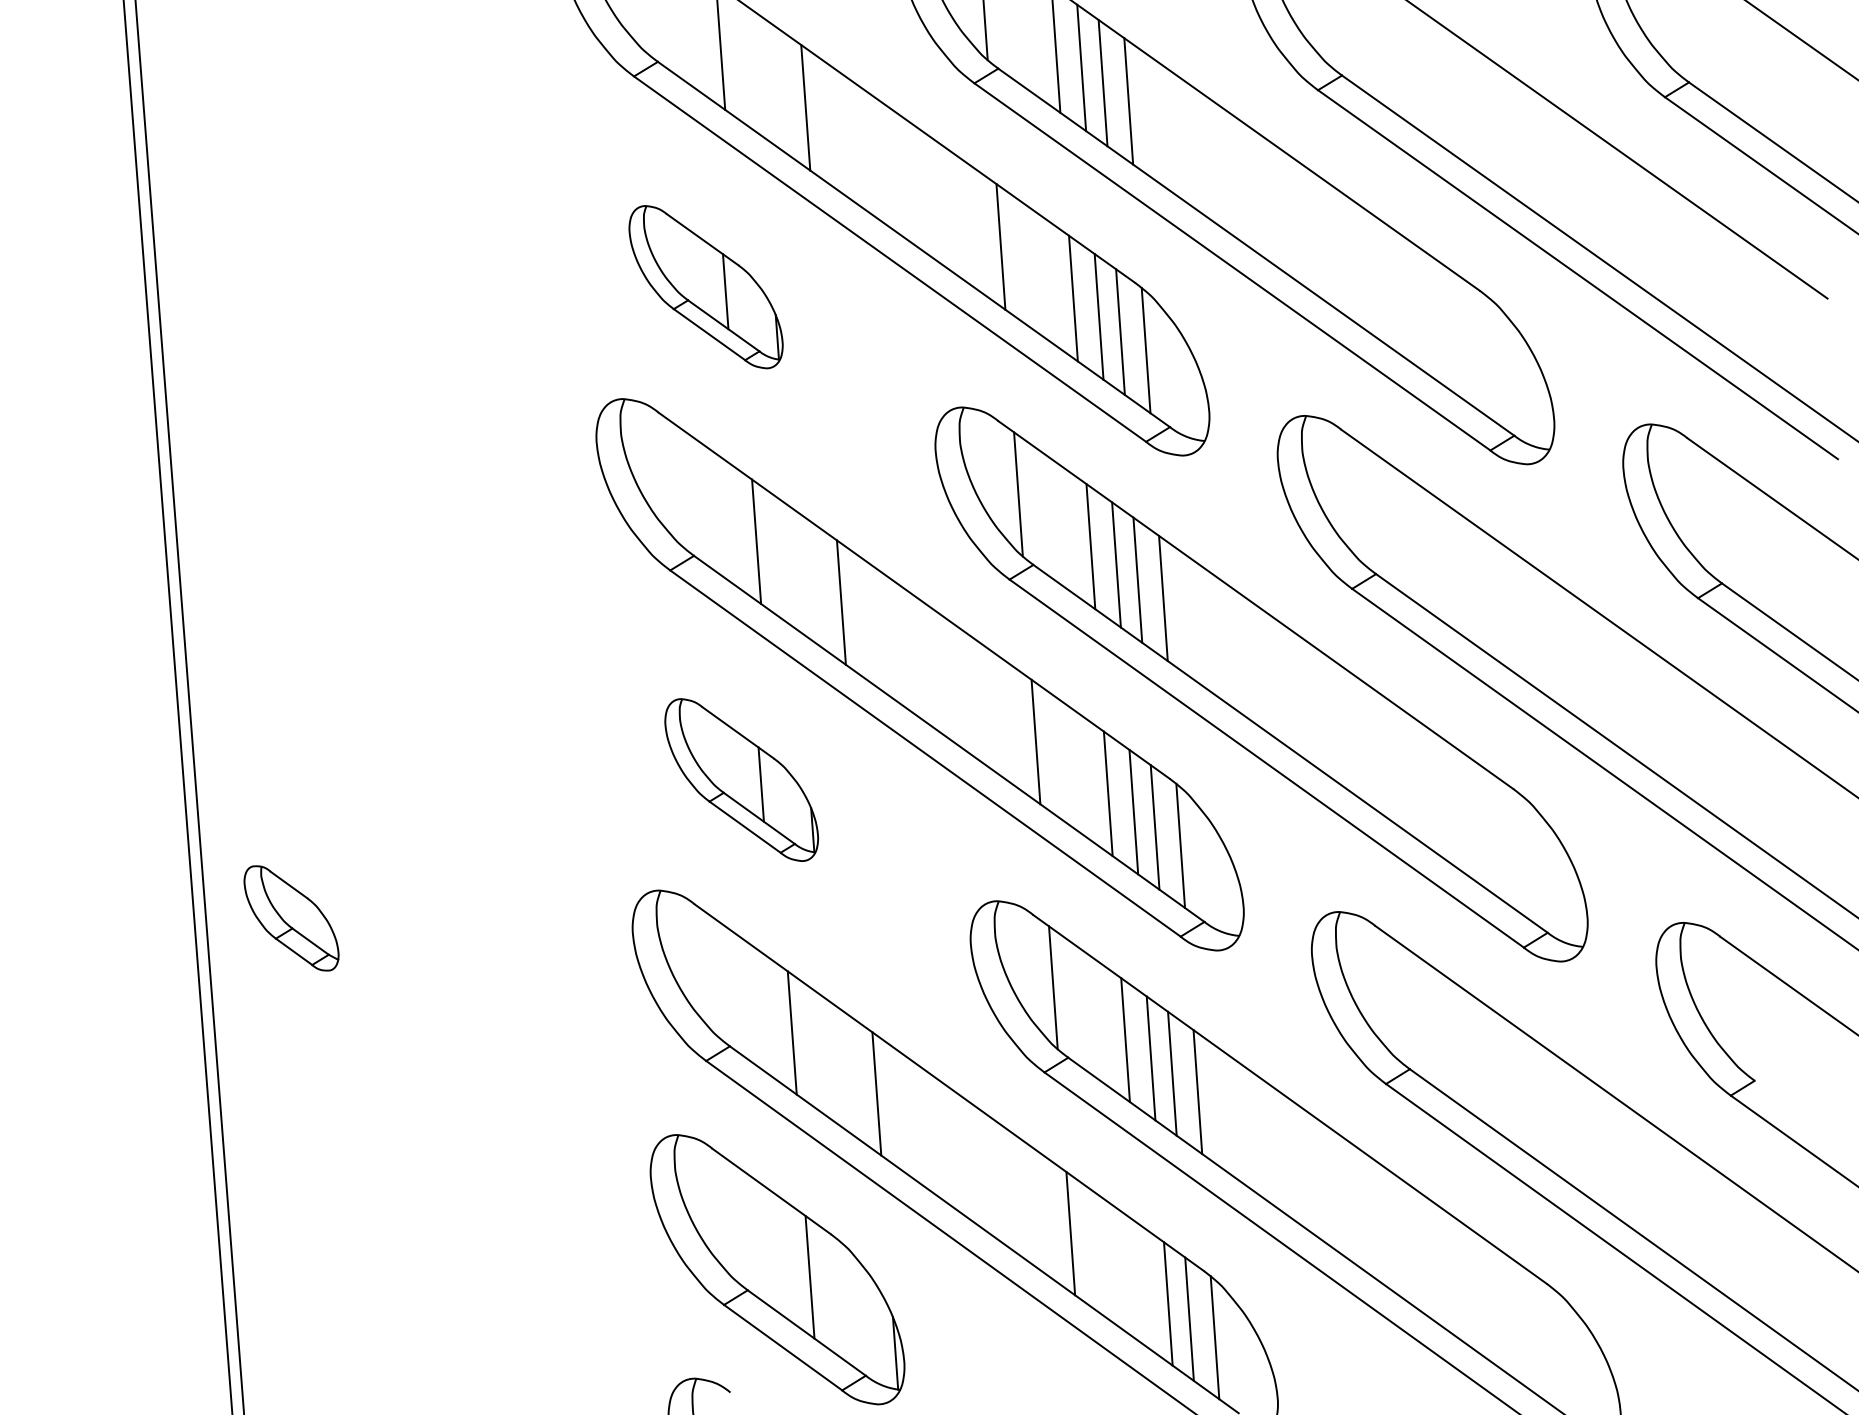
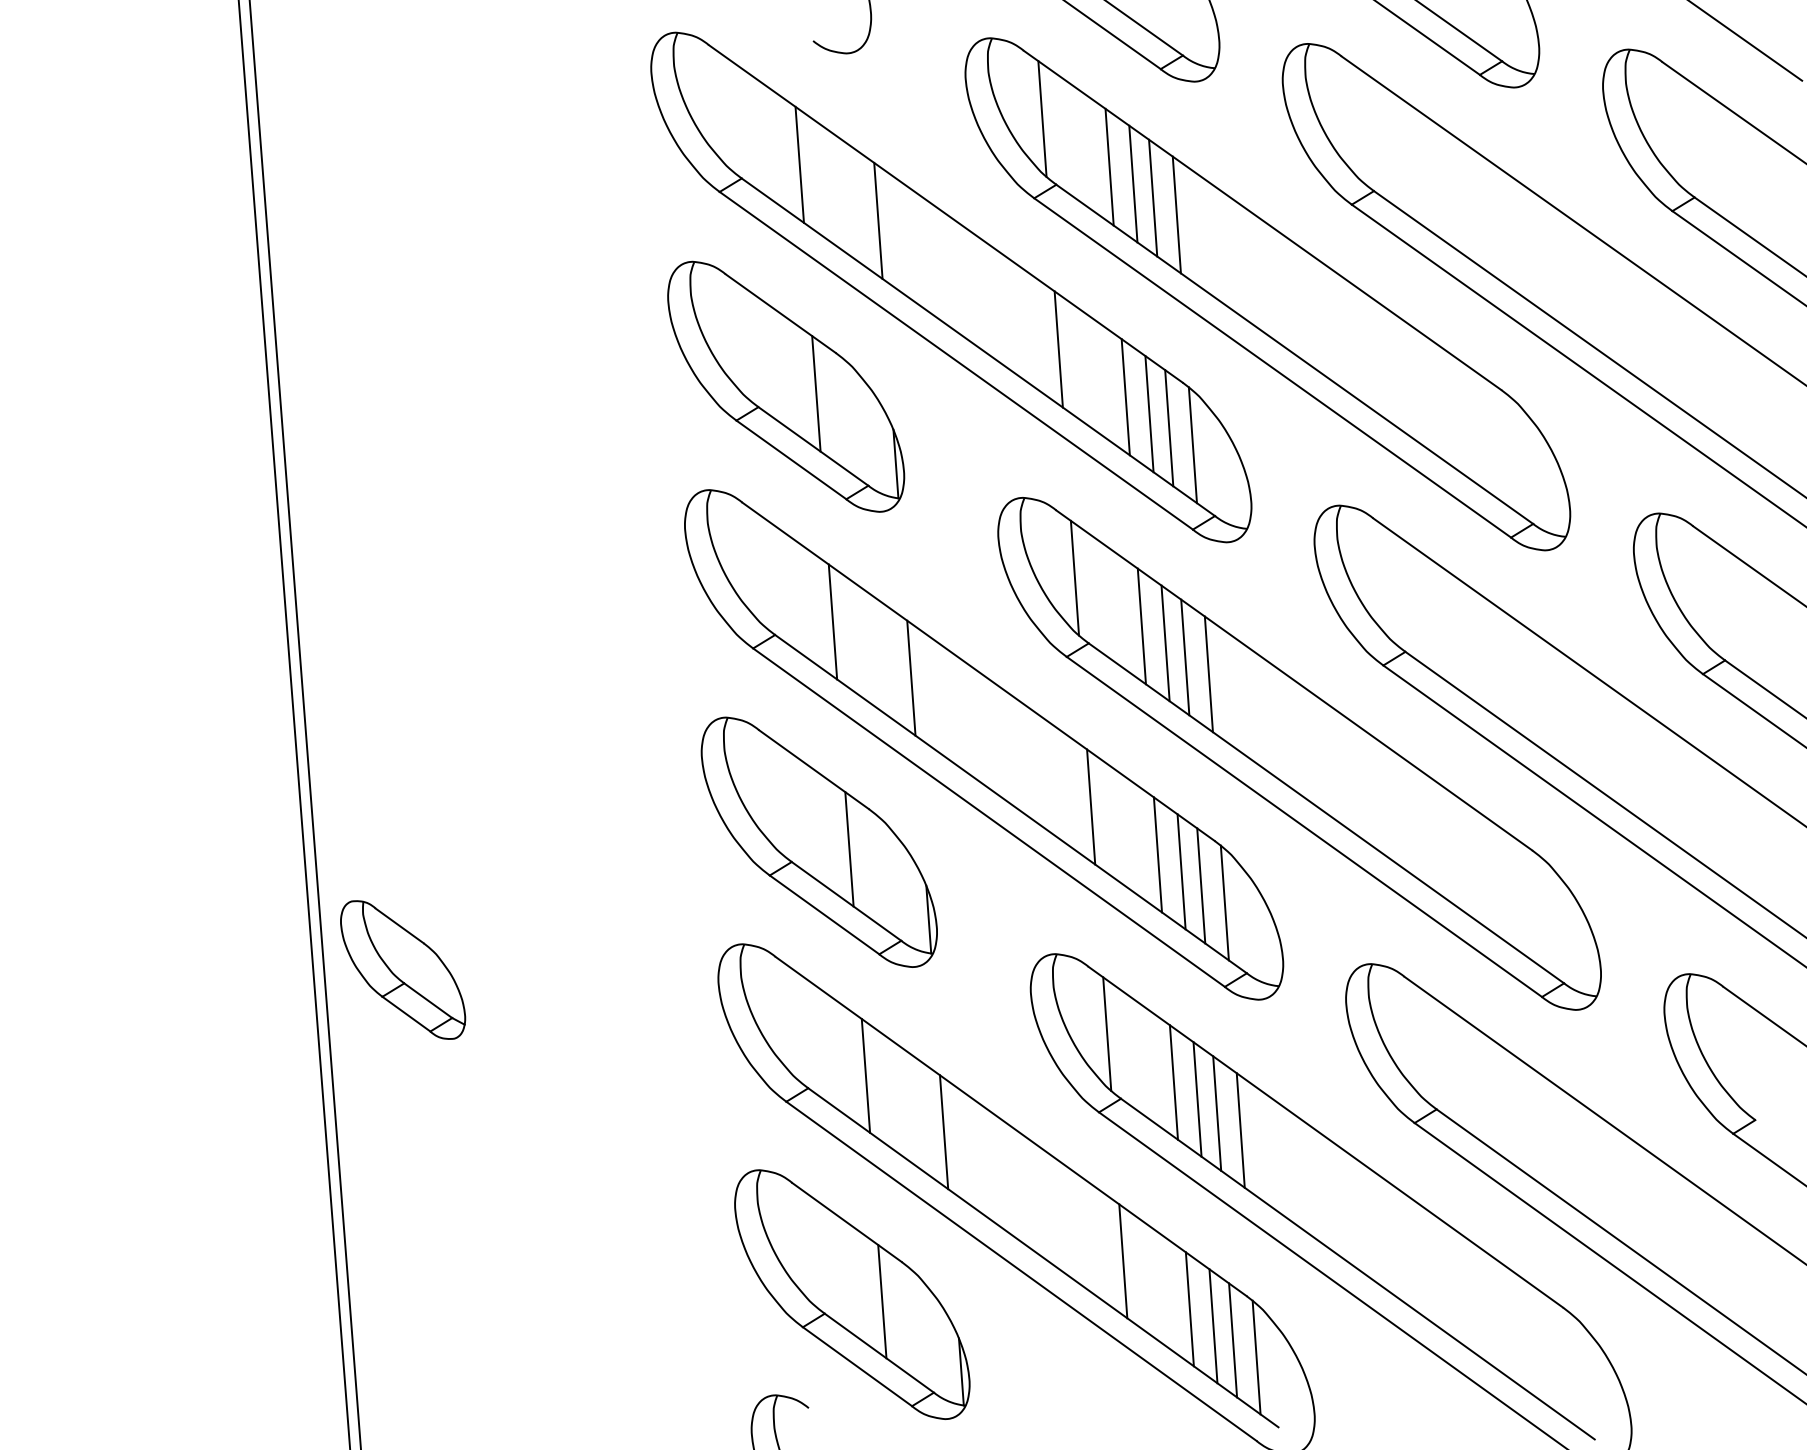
part: (706, 286) -> (786, 386), size x1.67
part: (740, 779) -> (818, 841), size x1.67
part: (291, 917) -> (403, 969), size x1.43
line: (1142, 1285) -> (1189, 1309), added

